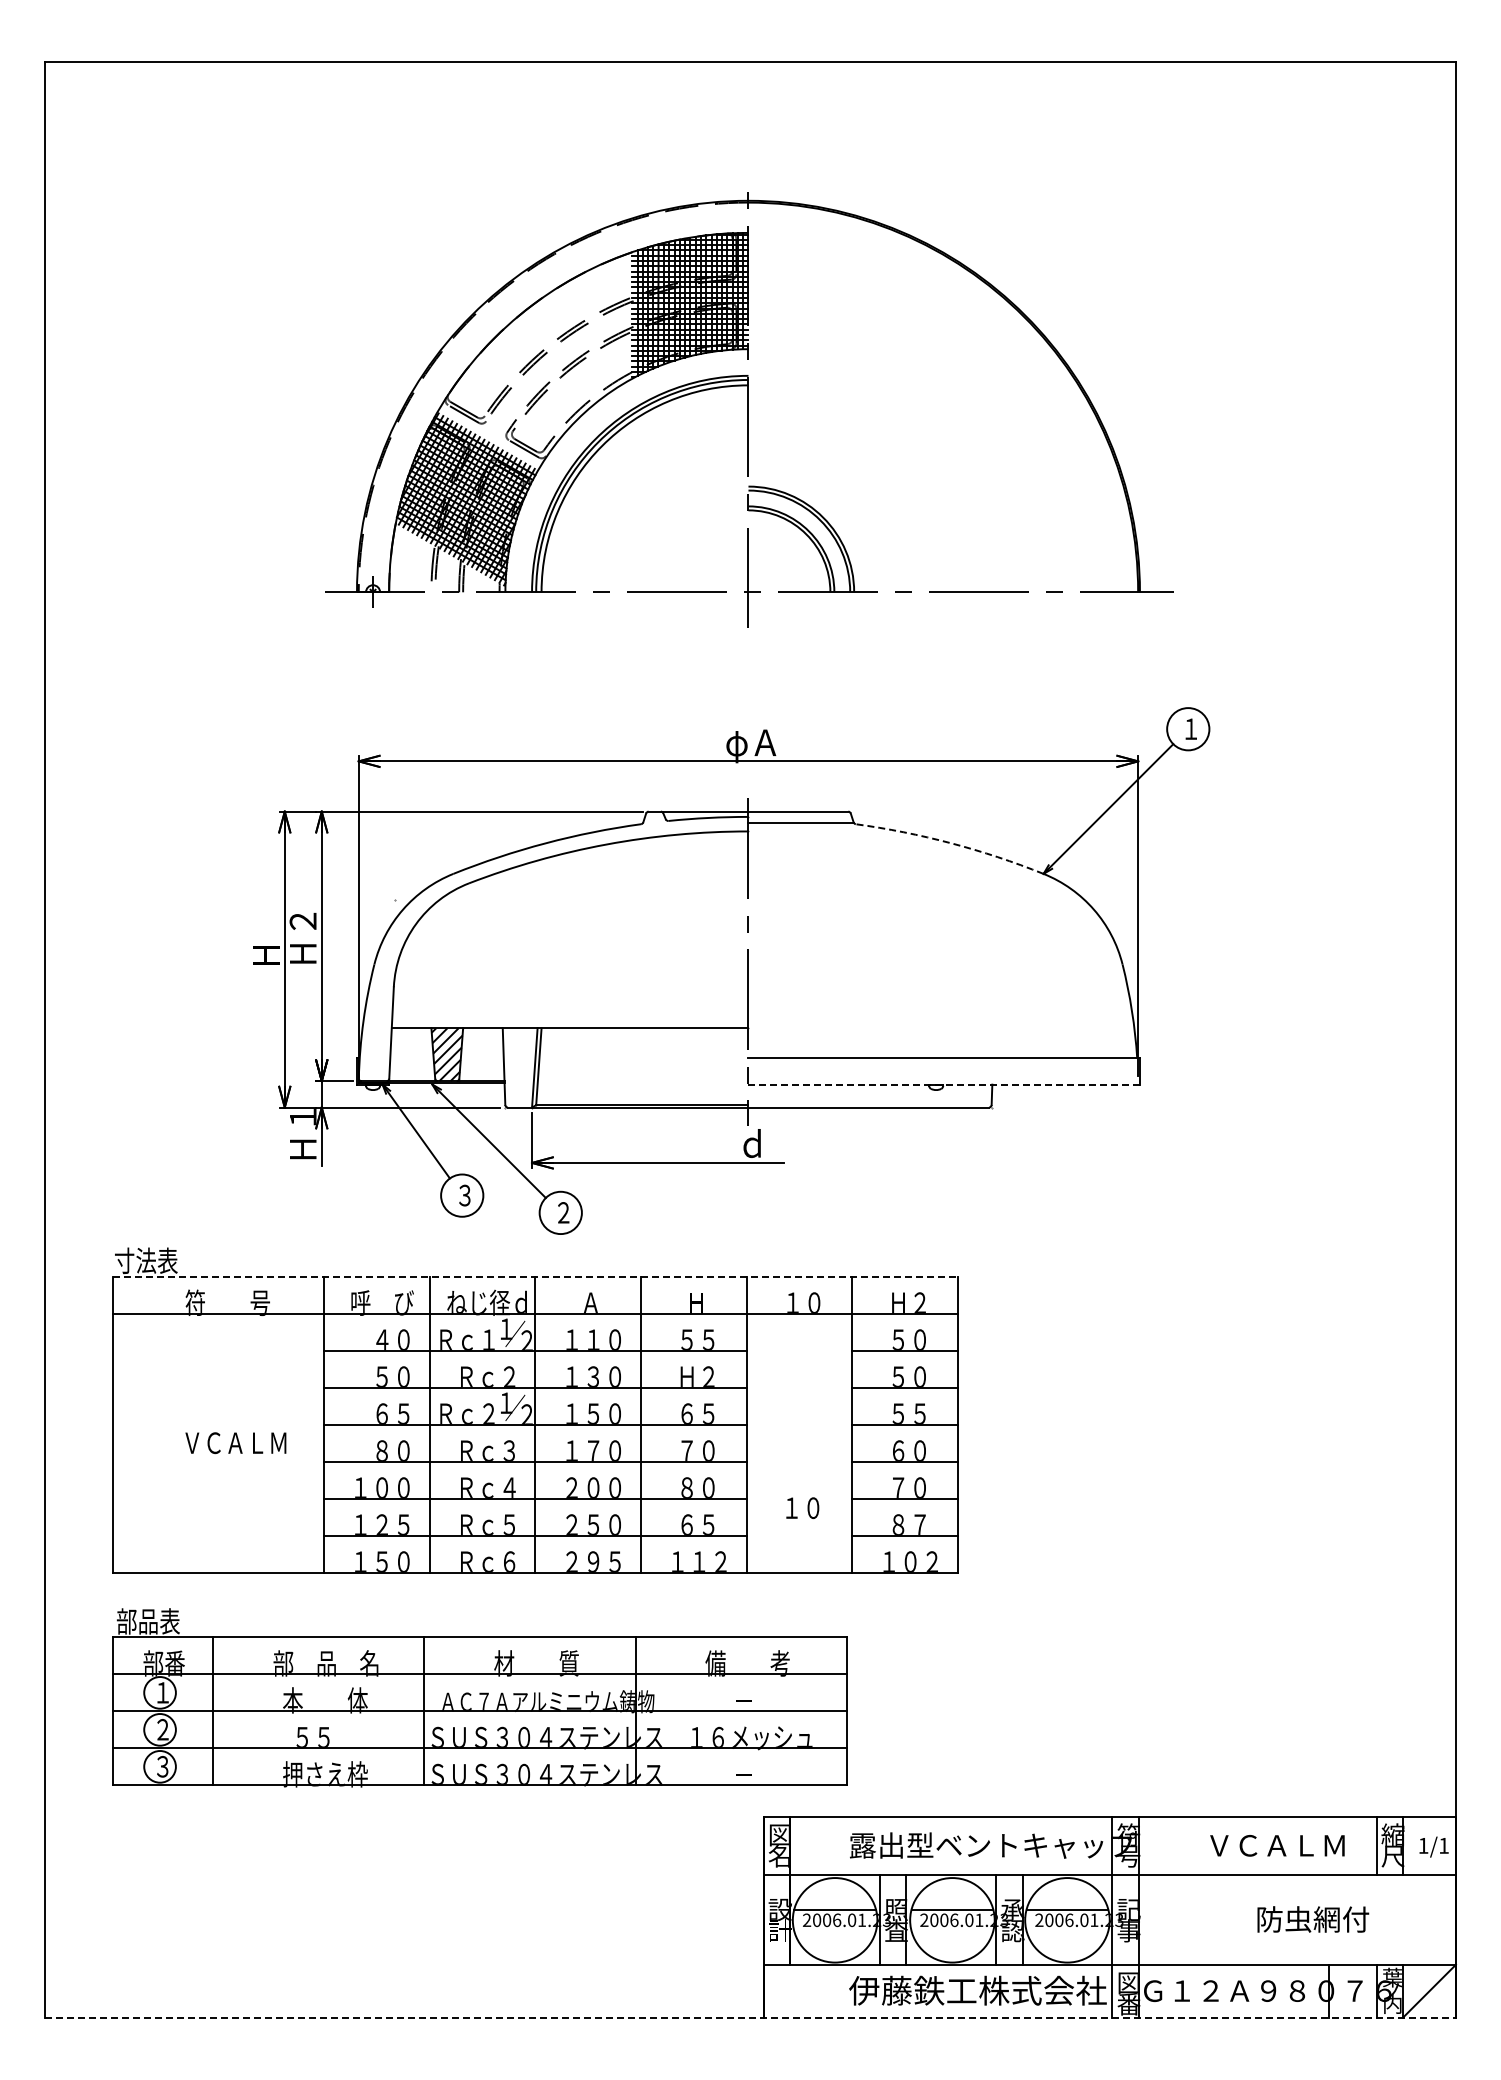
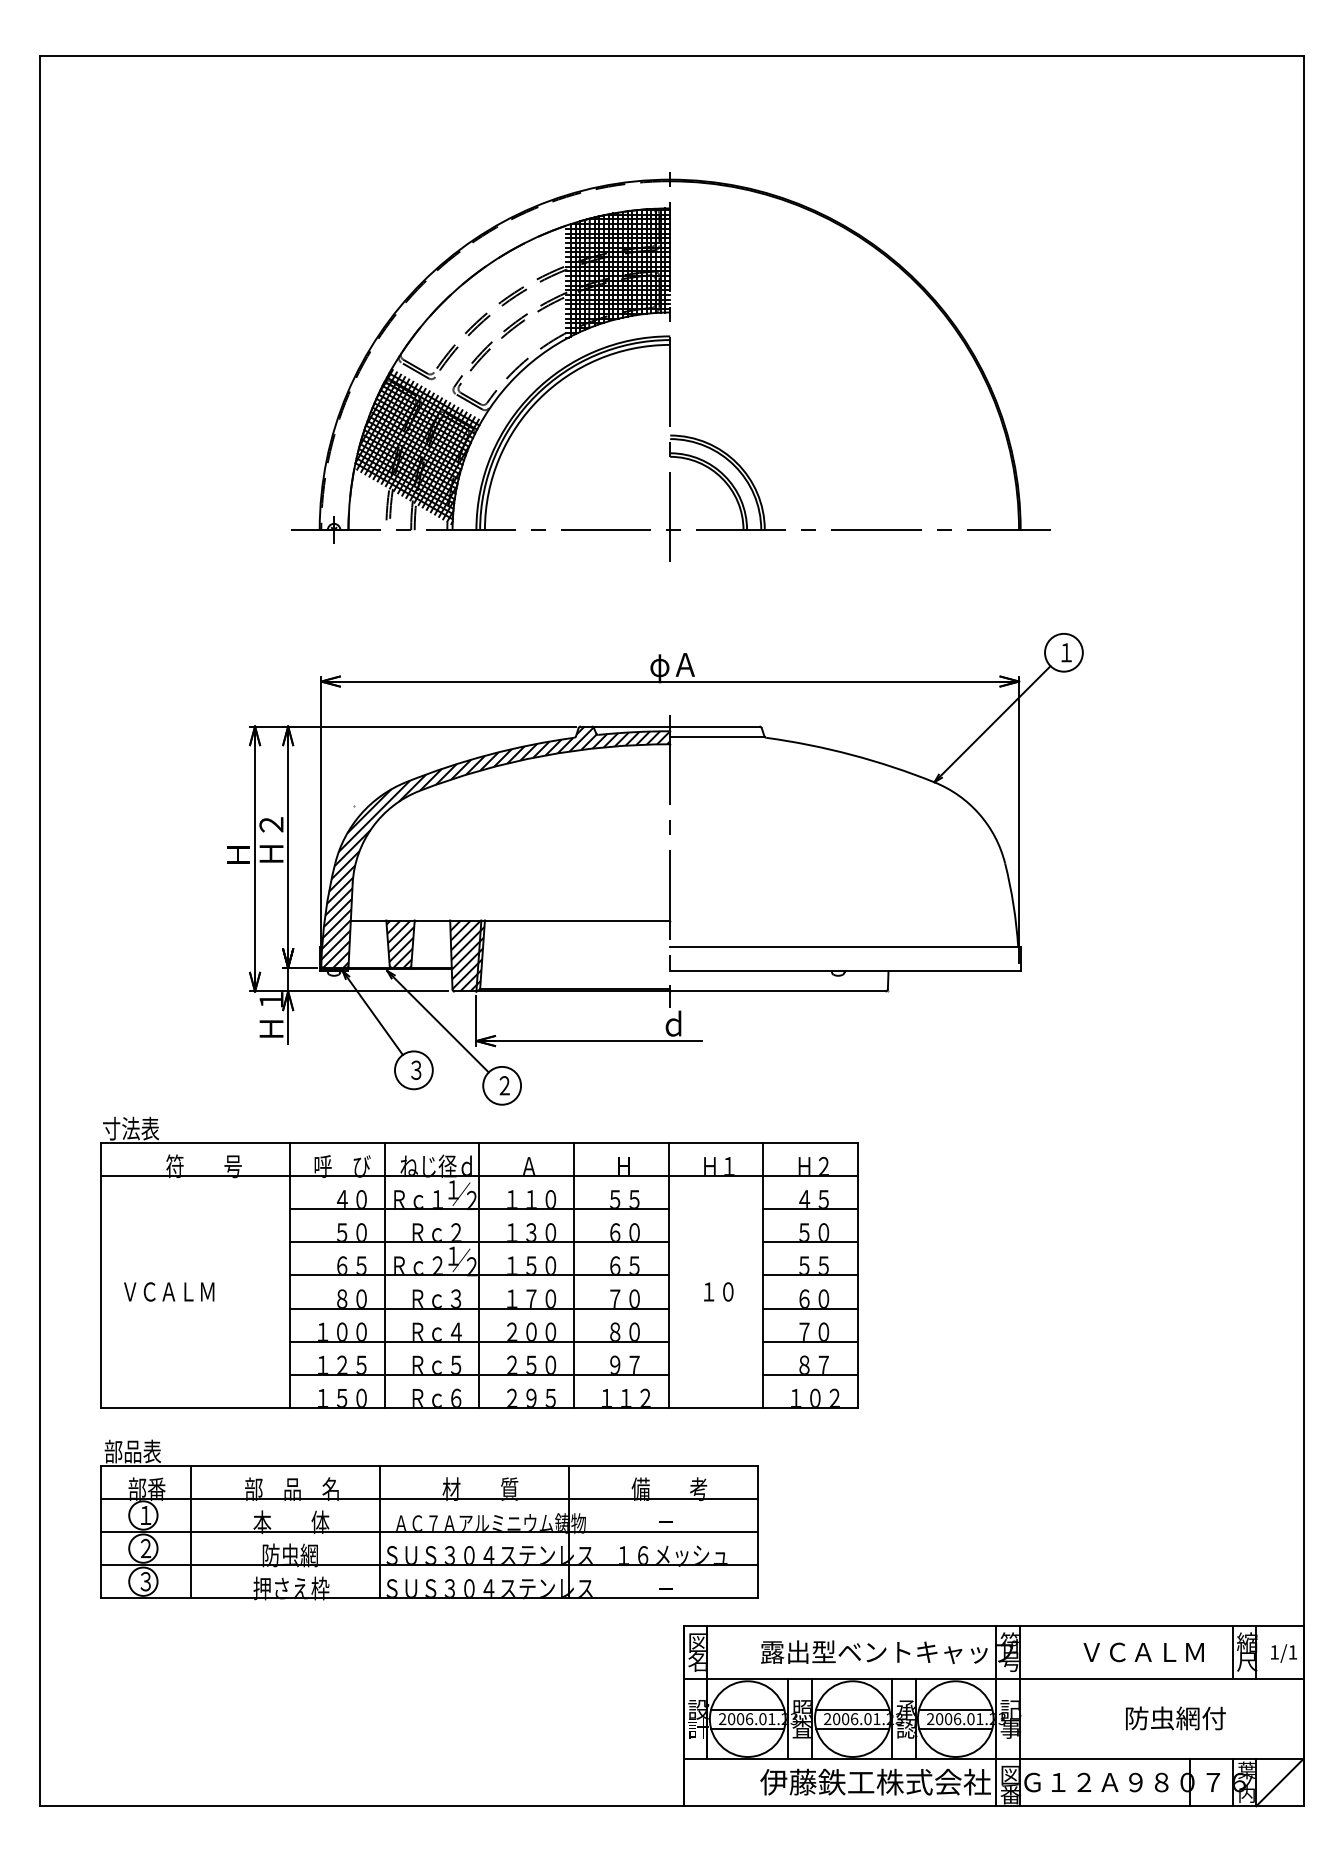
arc: (951, 843) -> (851, 755), dashed -> solid
hatch: (553, 946) -> (495, 847), added
hatch: (521, 1067) -> (466, 955), added
line: (944, 1084) -> (845, 970), dashed -> solid
line: (535, 1276) -> (479, 1142), dashed -> solid
text: (803, 1302) -> (719, 1166), １０ -> Ｈ１
text: (908, 1339) -> (813, 1199), ５０ -> ４５
text: (697, 1376) -> (624, 1232), Ｈ２ -> ６０
text: (235, 1443) -> (168, 1292), moved
text: (802, 1507) -> (718, 1291), moved
text: (697, 1524) -> (624, 1364), ６５ -> ９７
text: (324, 1737) -> (290, 1555), ５５ -> 防虫網
line: (835, 1930) -> (748, 1728), added
line: (952, 1930) -> (852, 1728), added
line: (1067, 1930) -> (955, 1728), added
line: (750, 2017) -> (672, 1806), dashed -> solid

